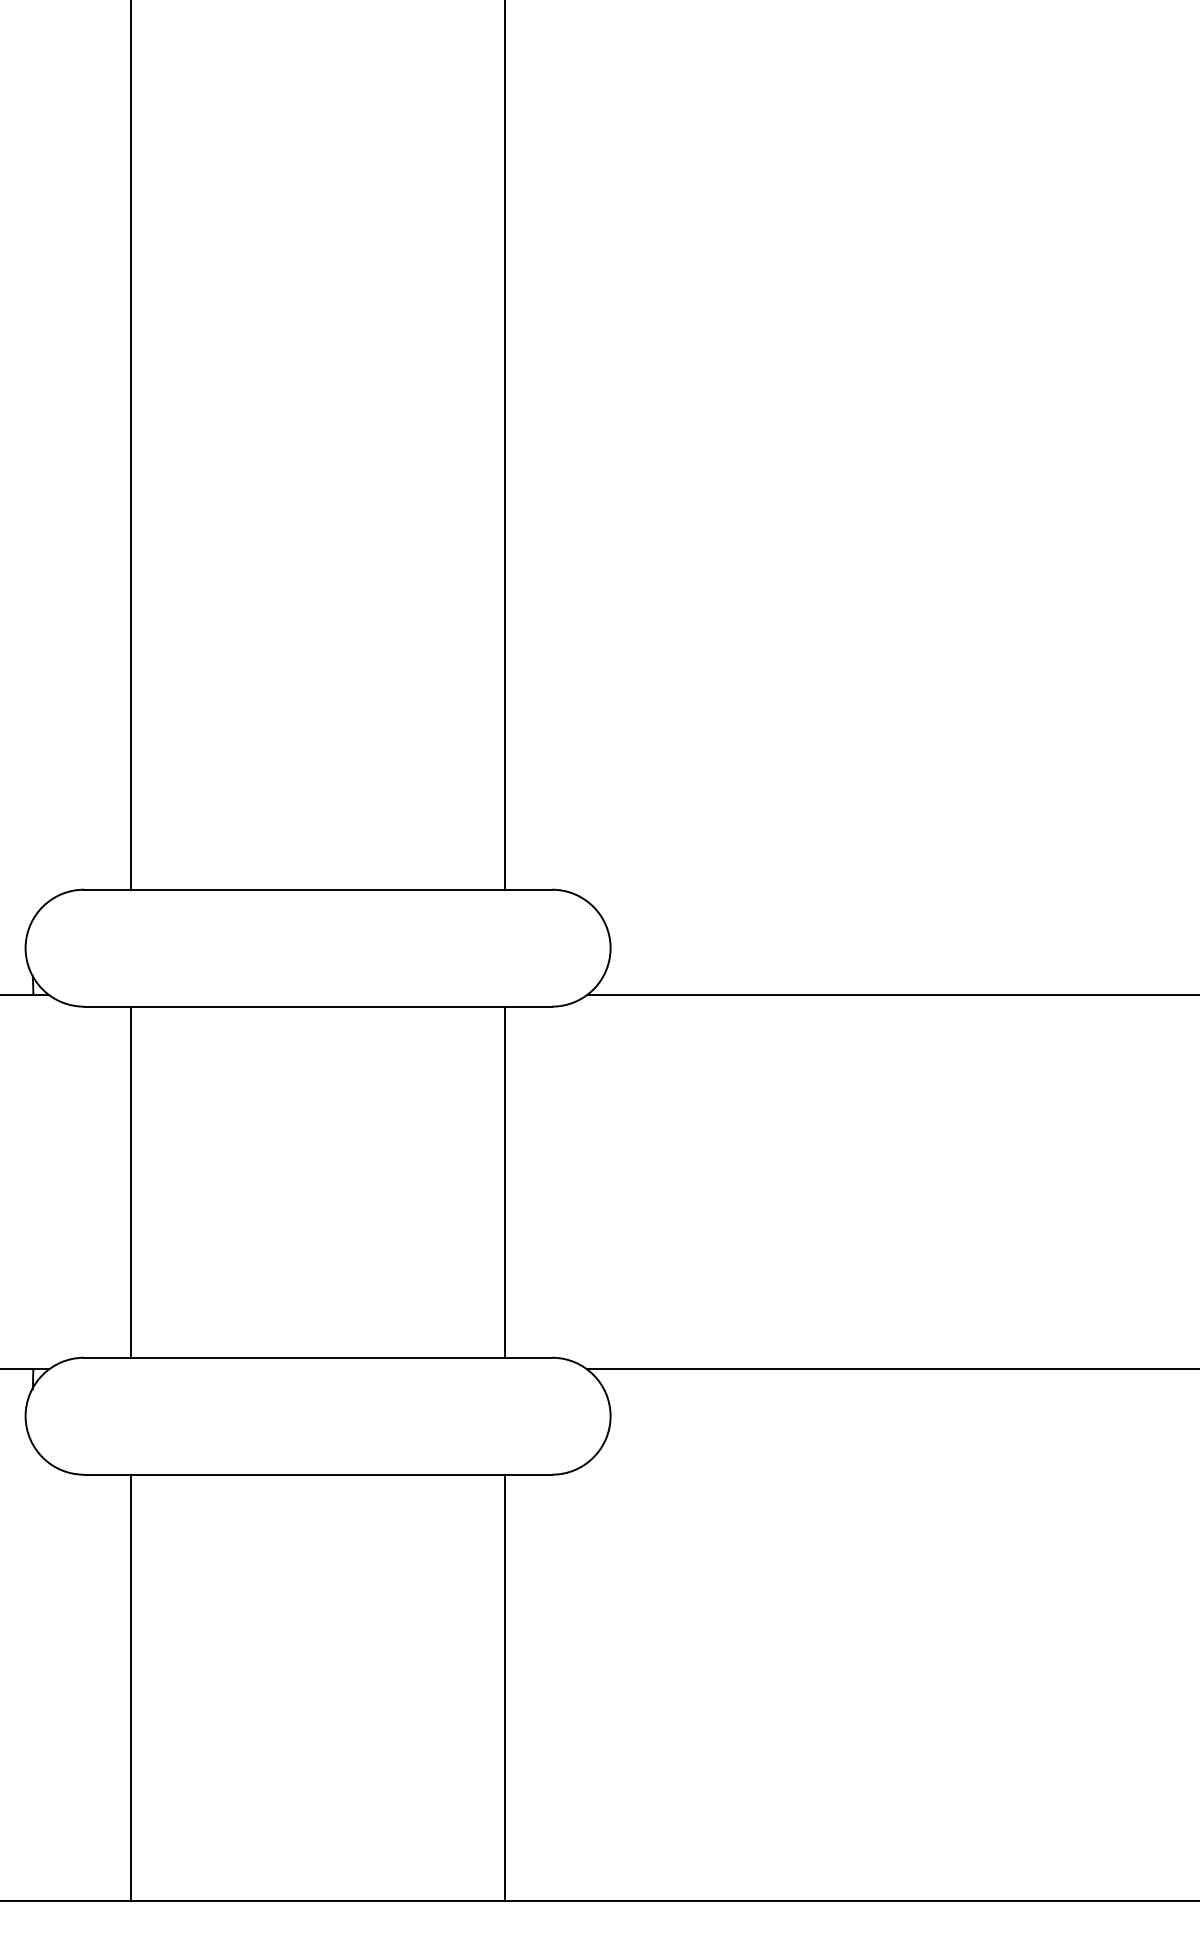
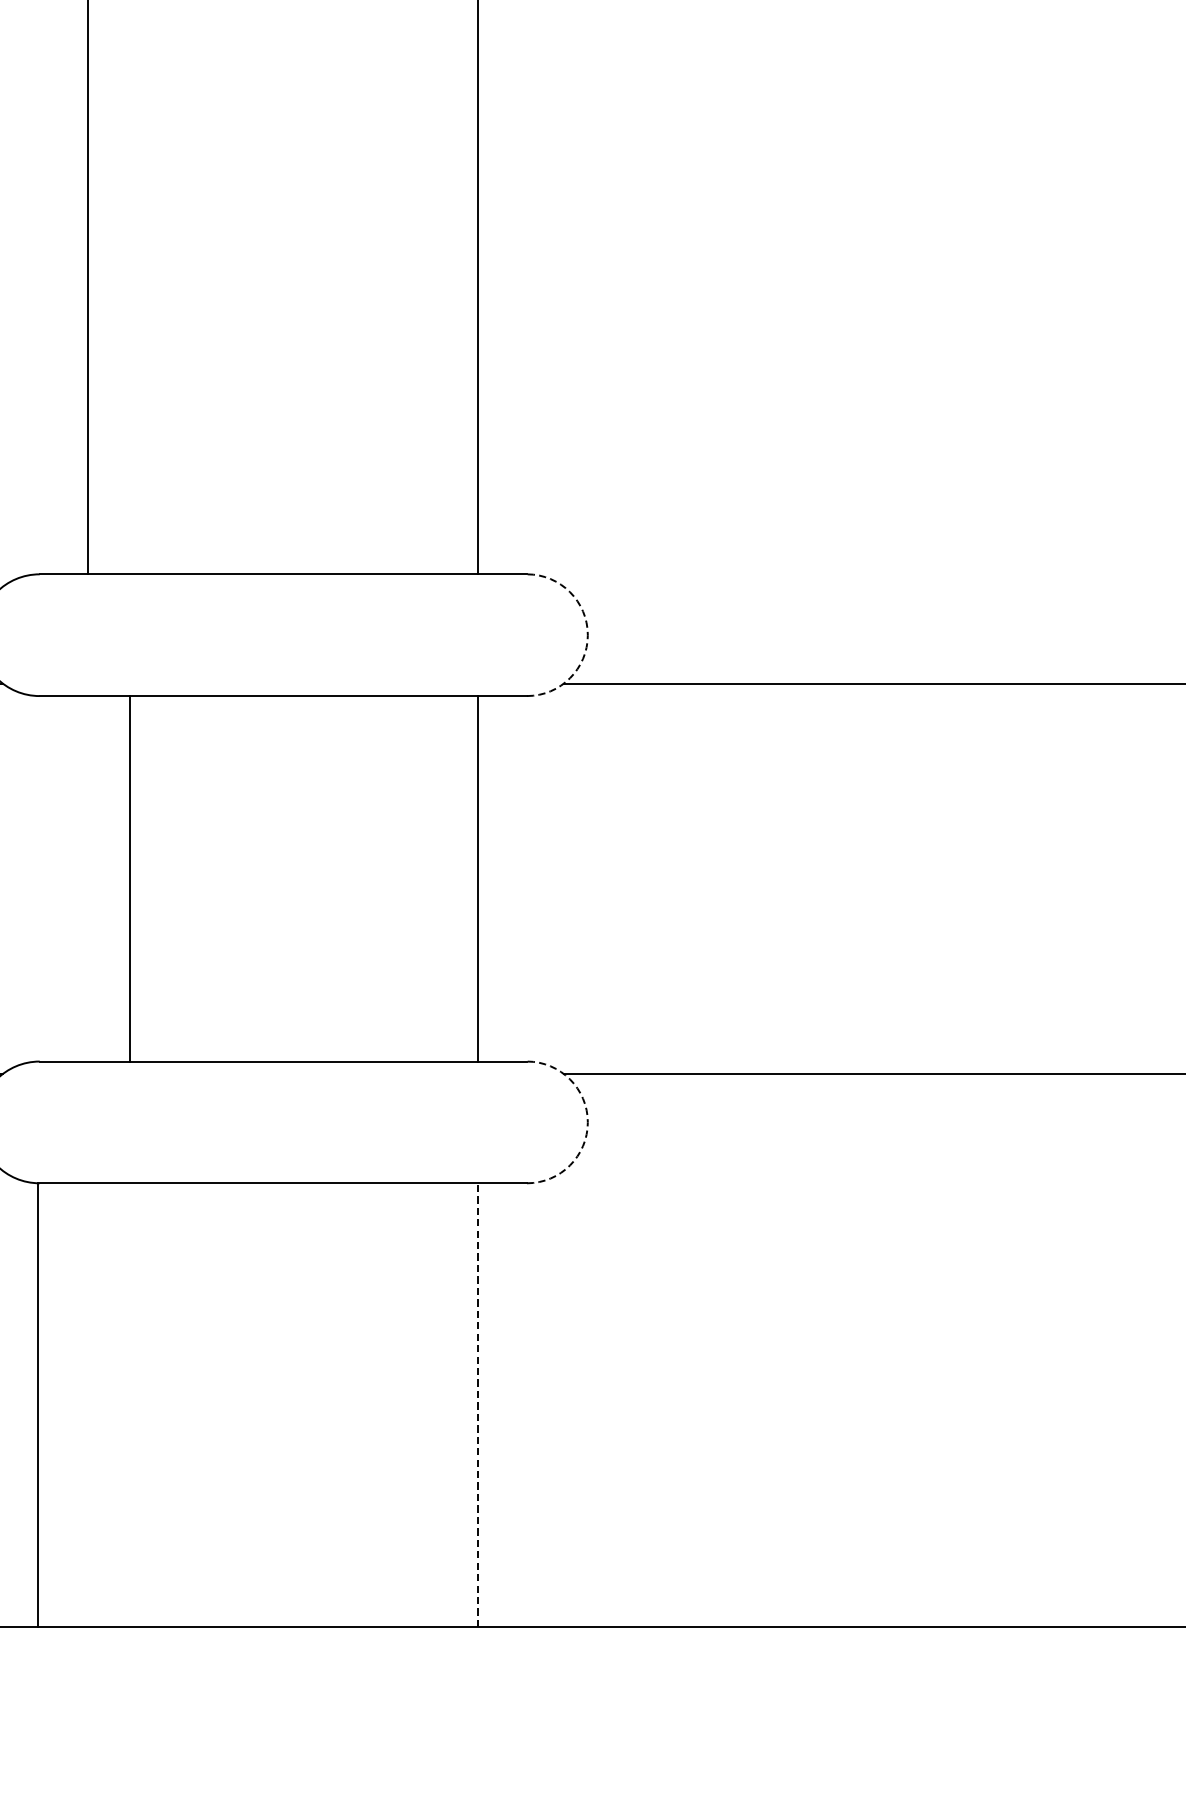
arc: (610, 948) -> (587, 635), solid -> dashed
line: (130, 1181) -> (129, 878), moved
arc: (610, 1416) -> (587, 1122), solid -> dashed
line: (130, 1687) -> (38, 1404), moved
line: (505, 1687) -> (478, 1404), solid -> dashed

